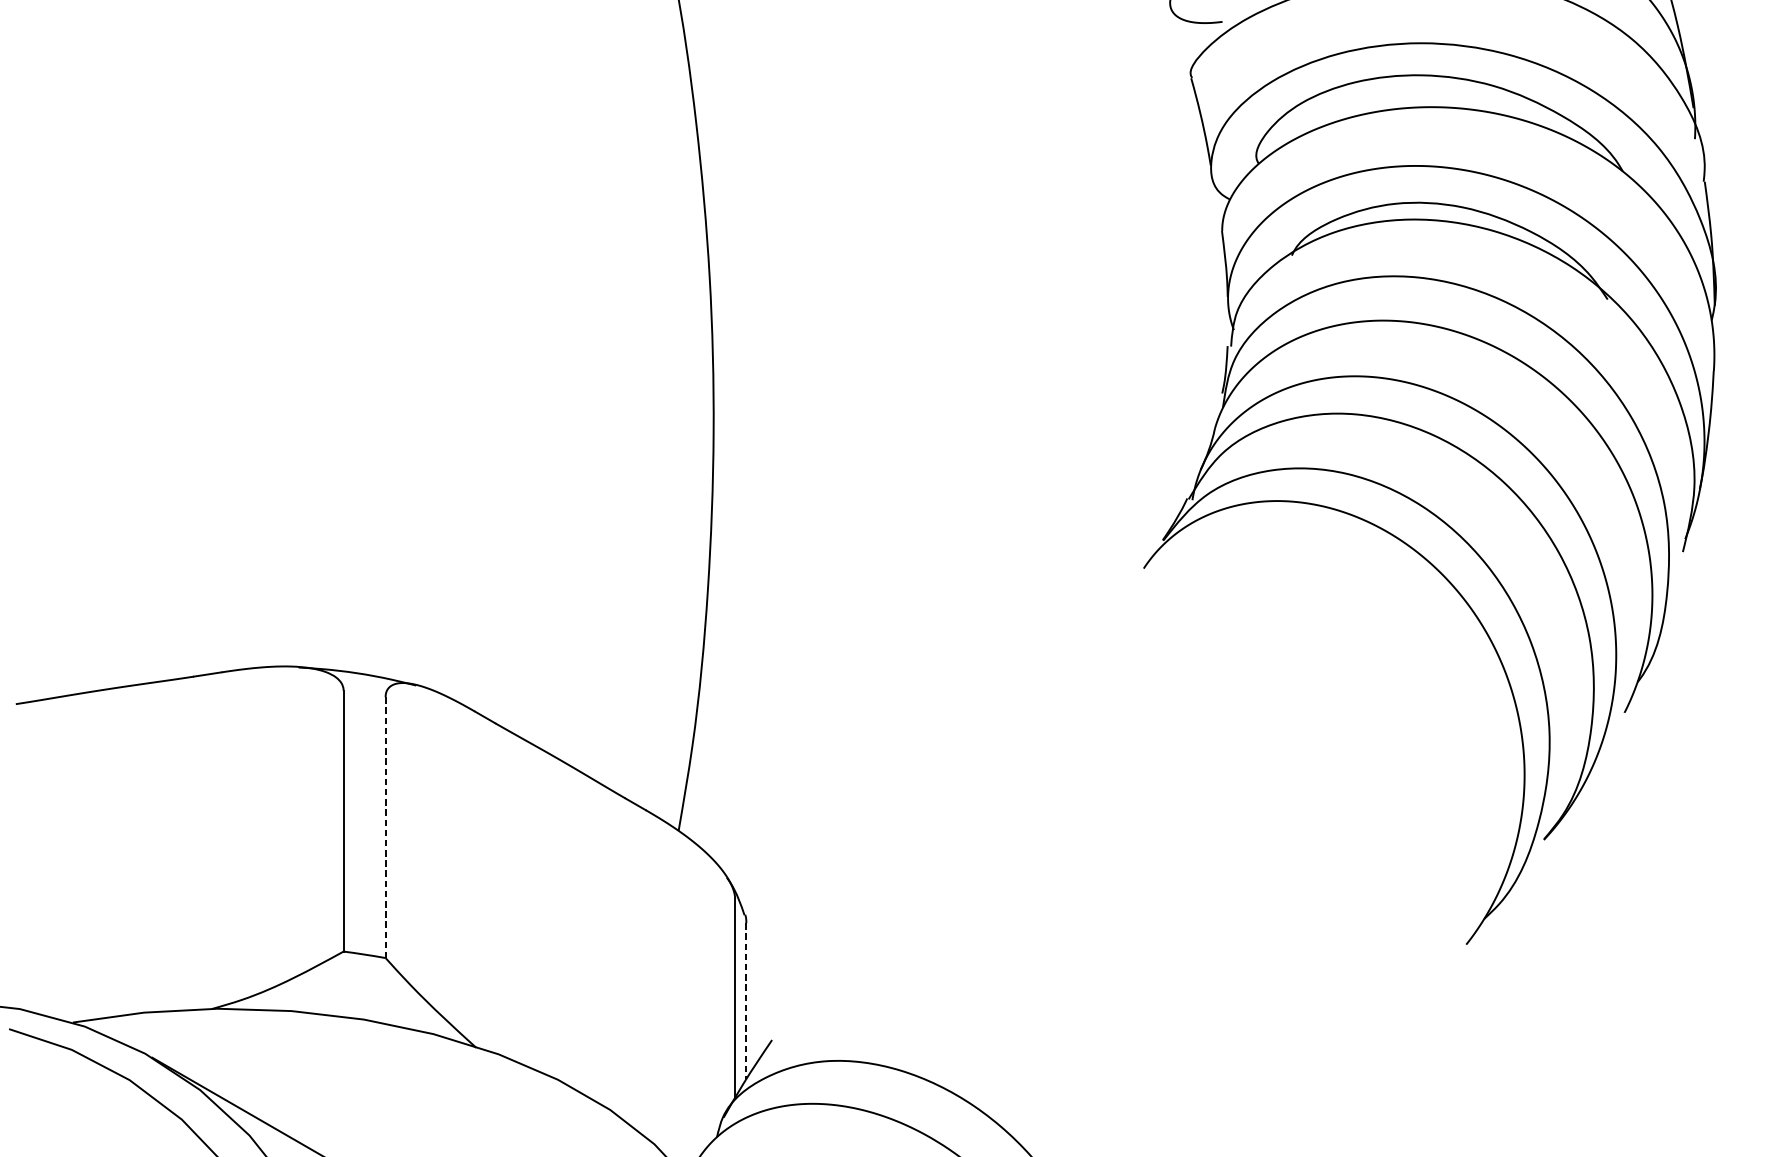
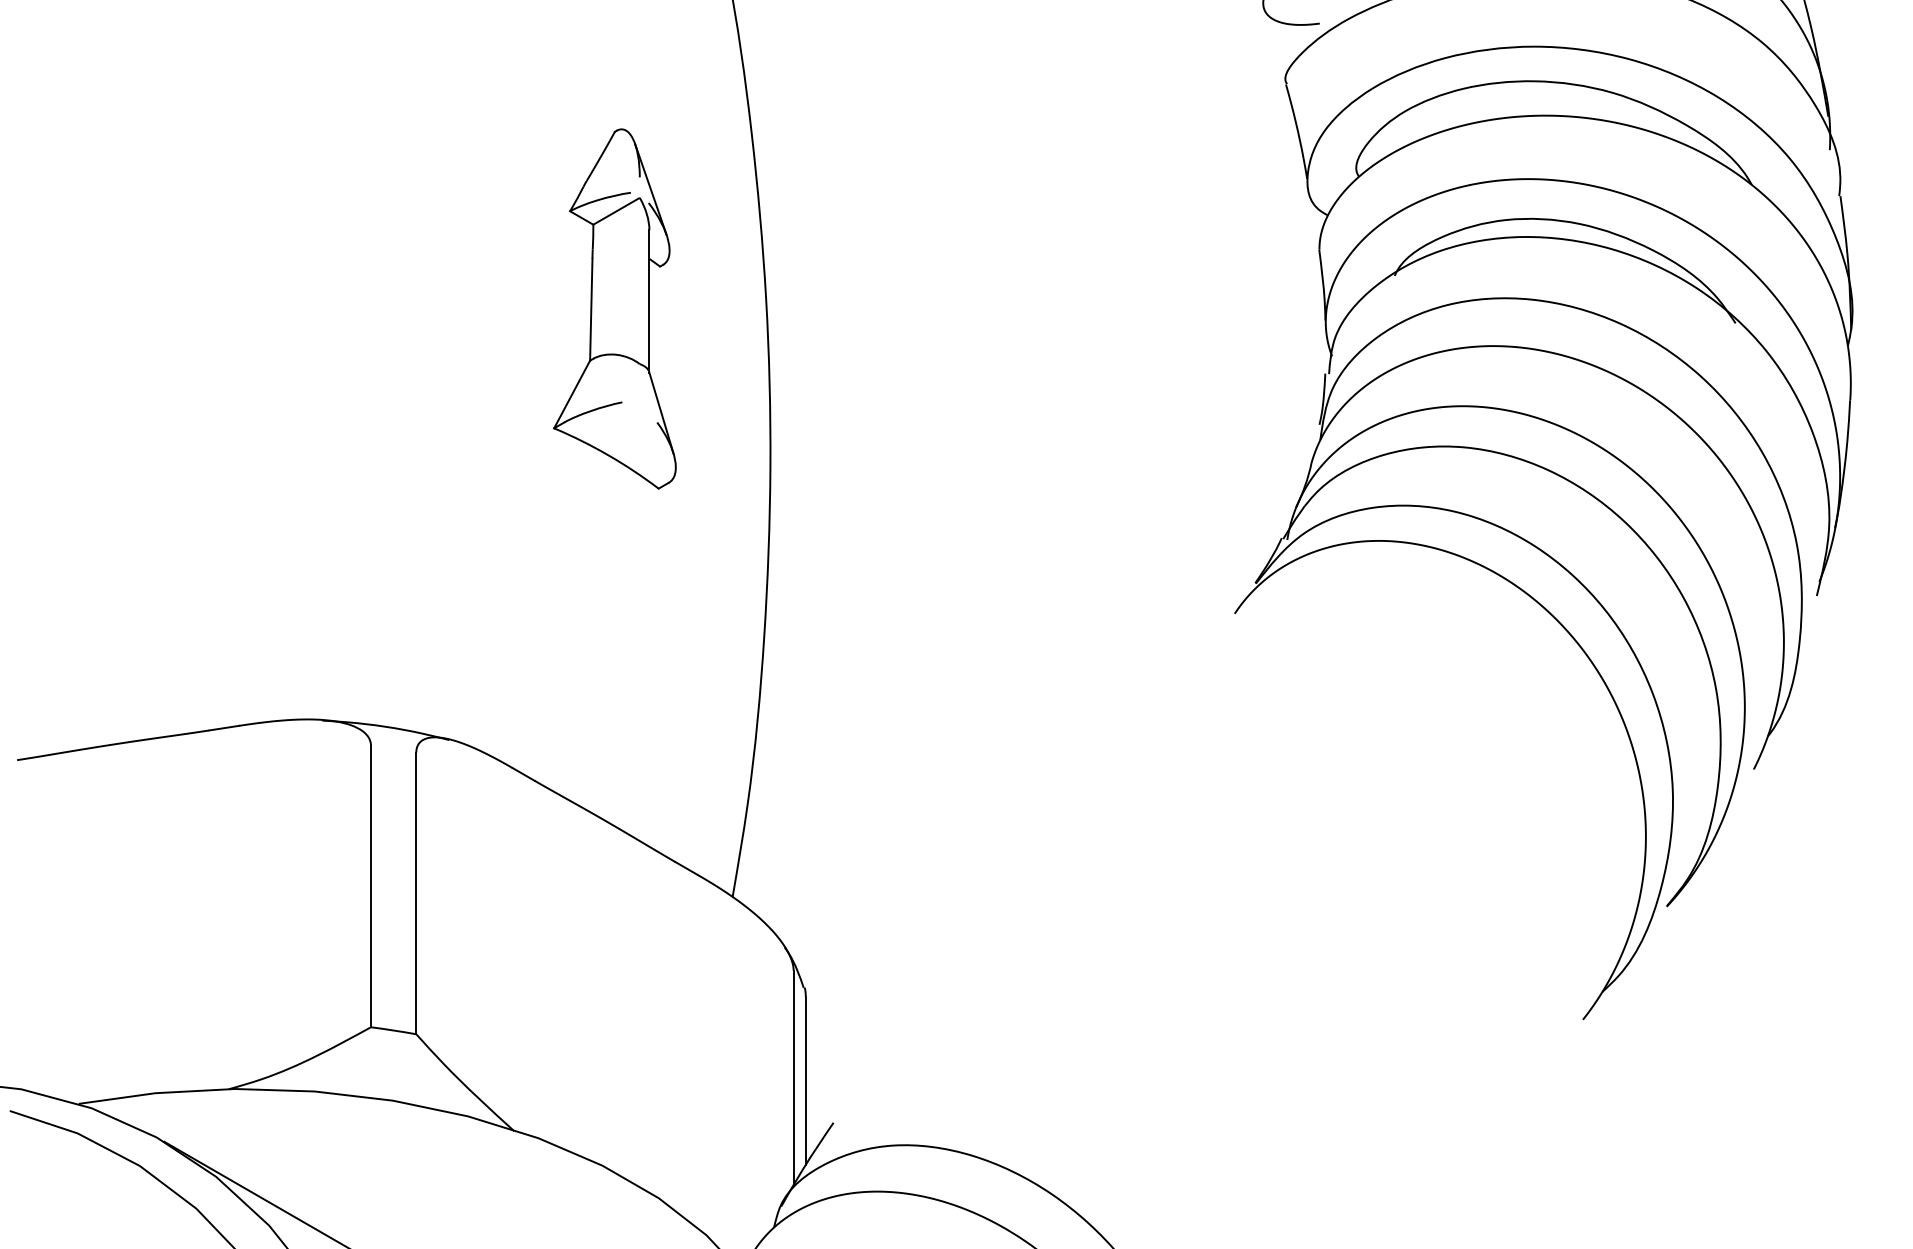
part: (569, 285) -> (614, 308), added
line: (385, 827) -> (416, 893), dashed -> solid
line: (746, 1001) -> (805, 1081), dashed -> solid

